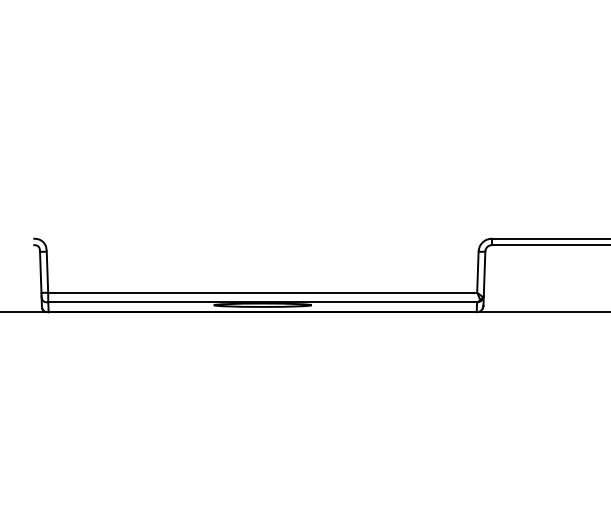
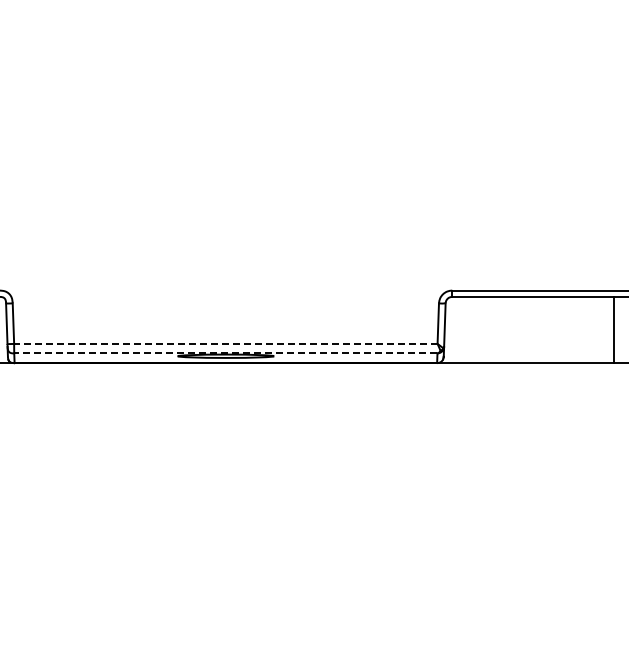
line: (262, 292) -> (225, 343), solid -> dashed
line: (262, 302) -> (225, 353), solid -> dashed

